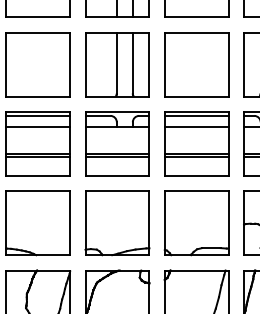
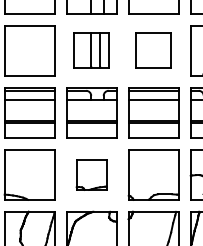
part: (117, 64) -> (91, 50), size x0.7
part: (196, 64) -> (153, 50), size x0.7
part: (117, 223) -> (91, 175), size x0.6

